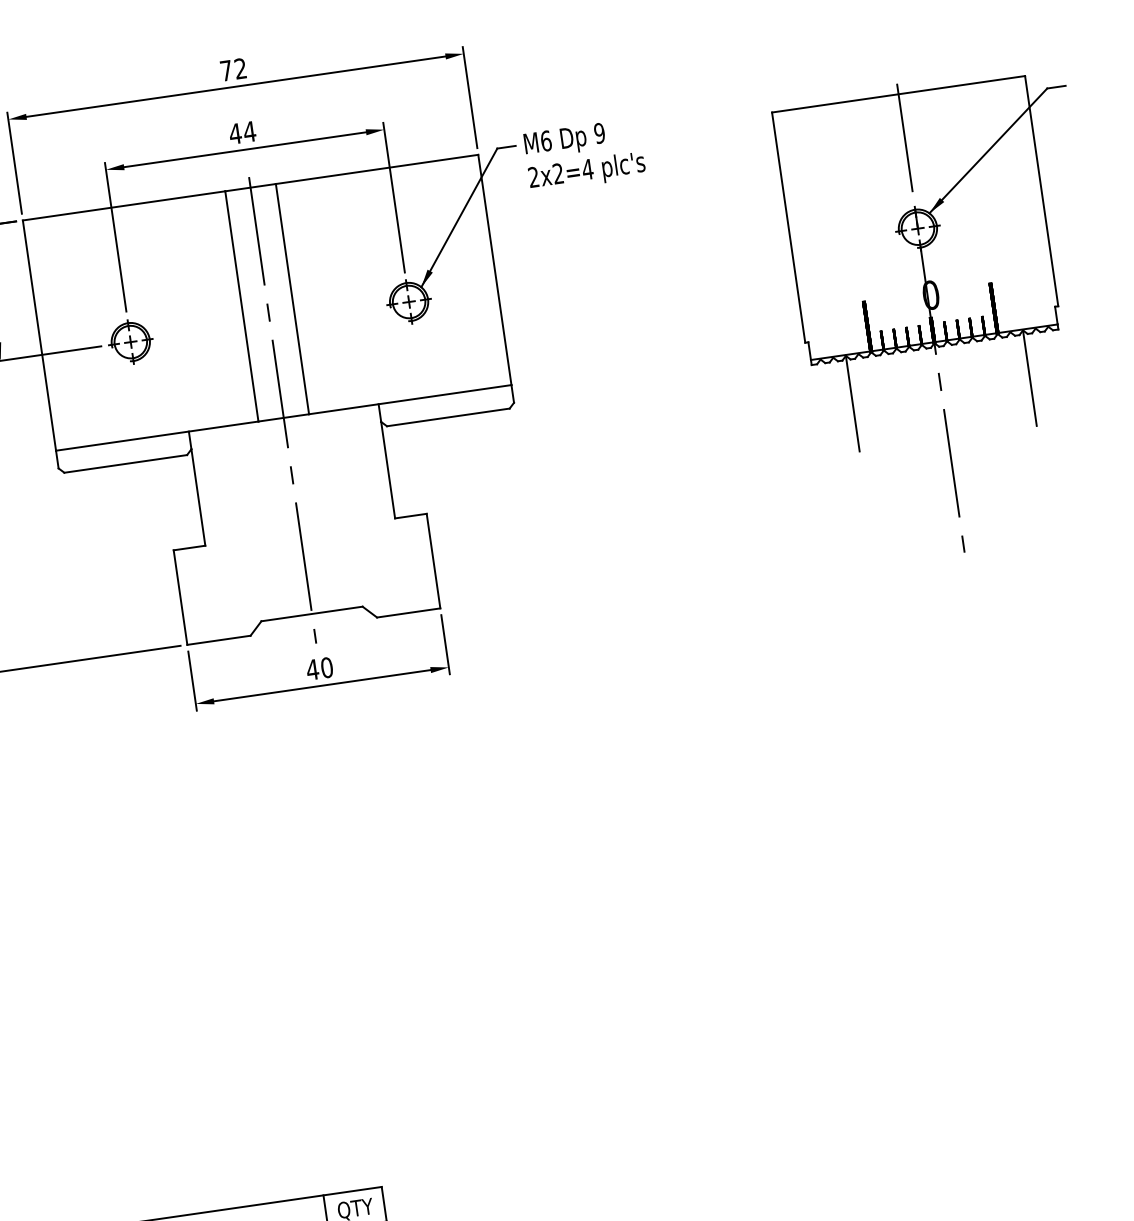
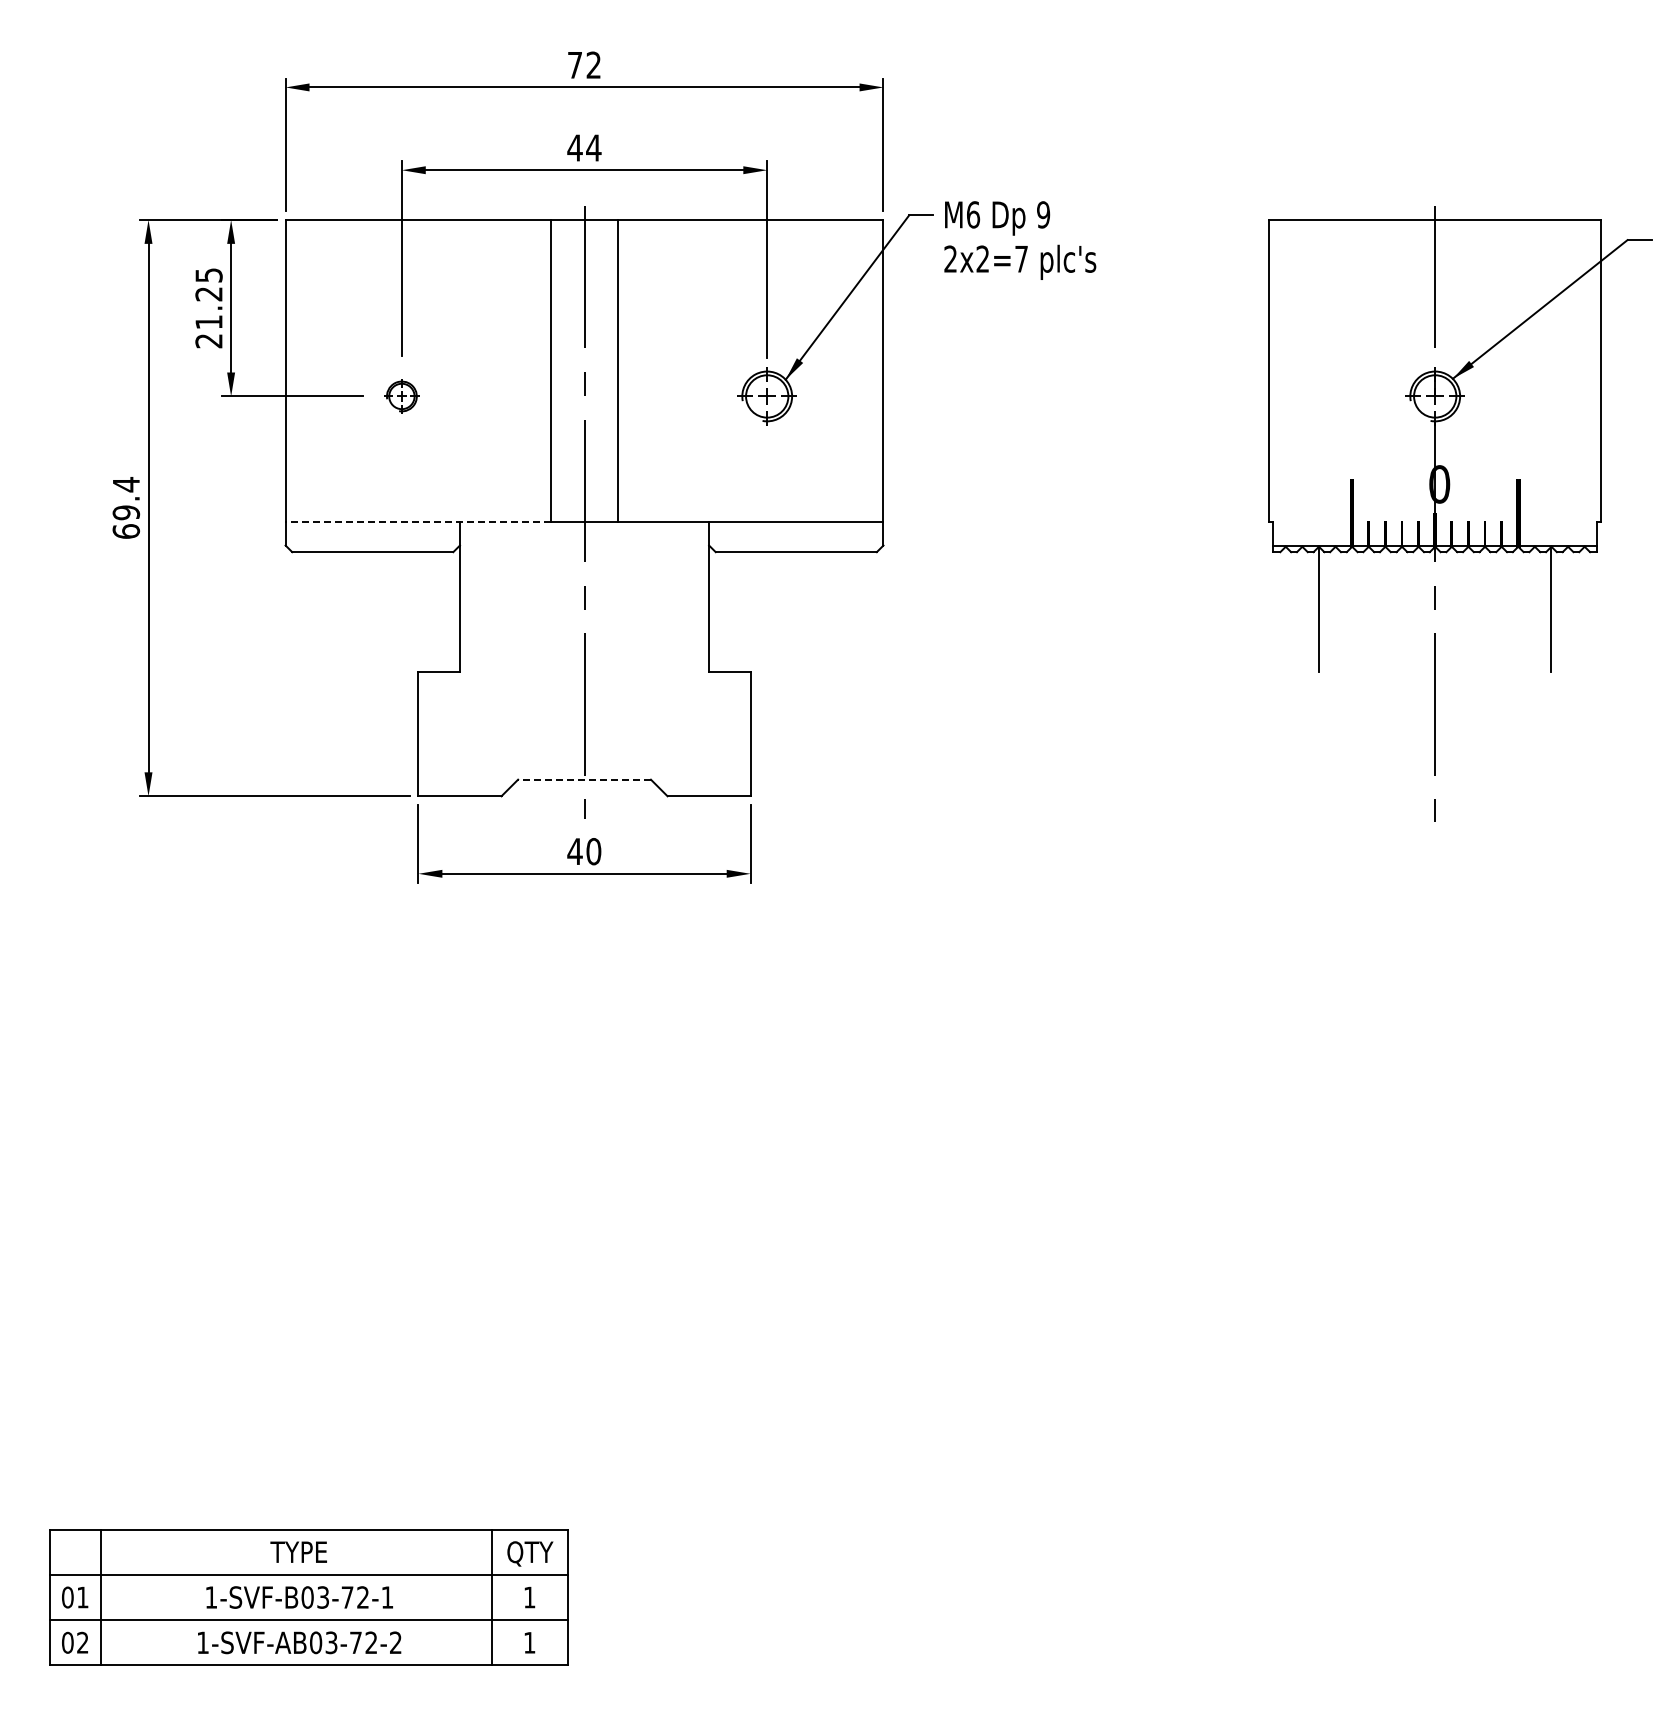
text: (587, 169) -> (1021, 259), 2x2=4 -> 2x2=7
part: (130, 342) -> (401, 396), size x0.6
line: (157, 436) -> (418, 522), solid -> dashed
line: (311, 613) -> (584, 779), solid -> dashed

